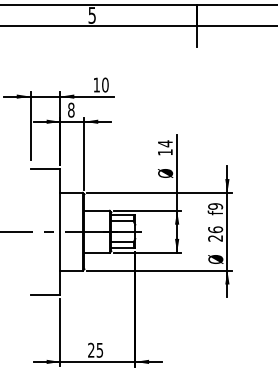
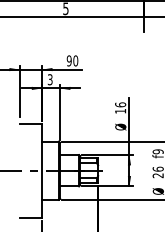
text: (96, 84) -> (69, 60), 10 -> 90
text: (71, 109) -> (50, 79), 8 -> 3
text: (164, 143) -> (119, 104), 14 -> 16

